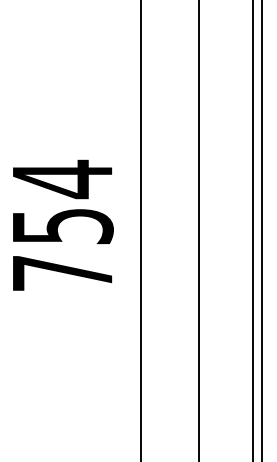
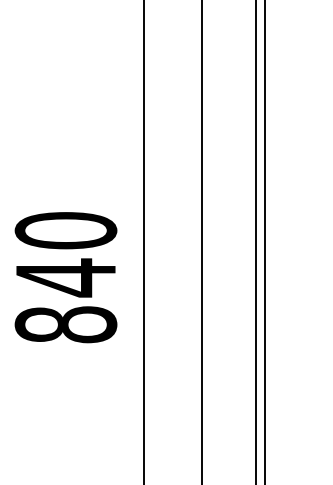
text: (62, 226) -> (65, 277), 754 -> 840

